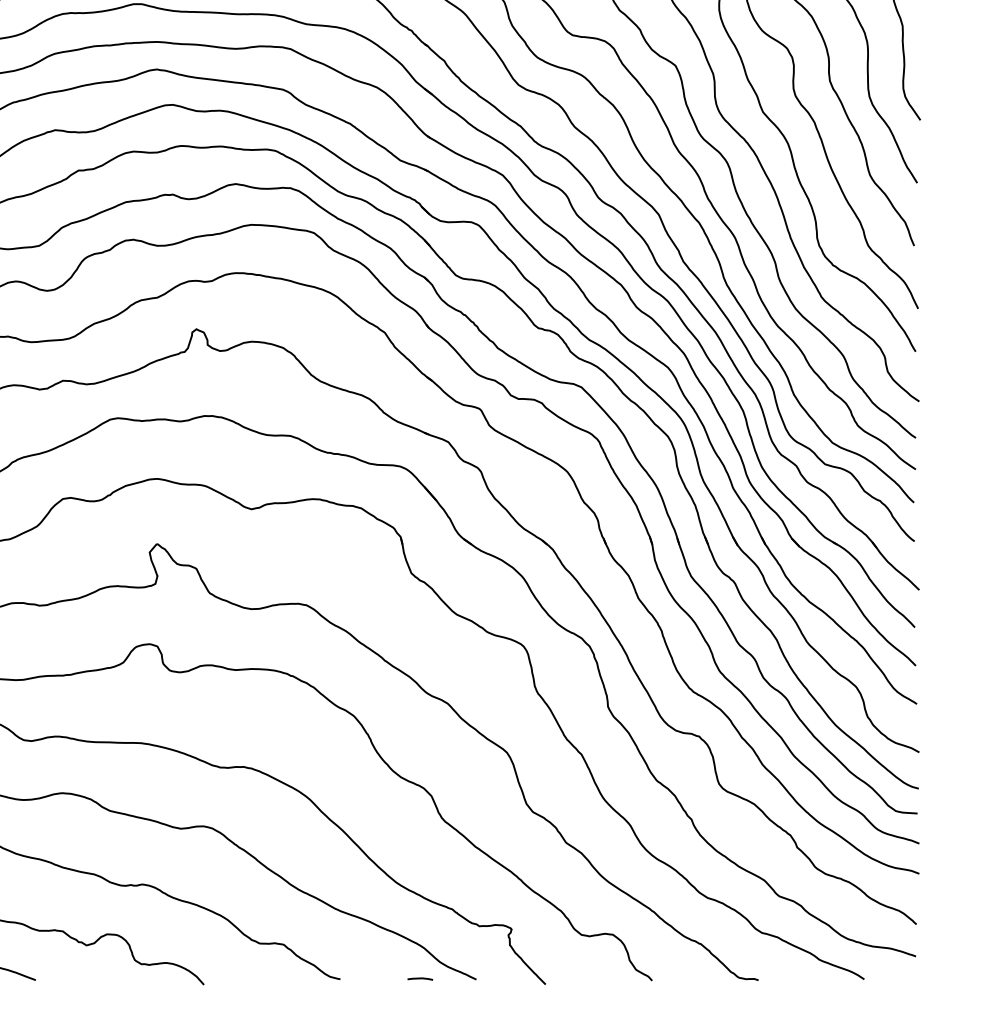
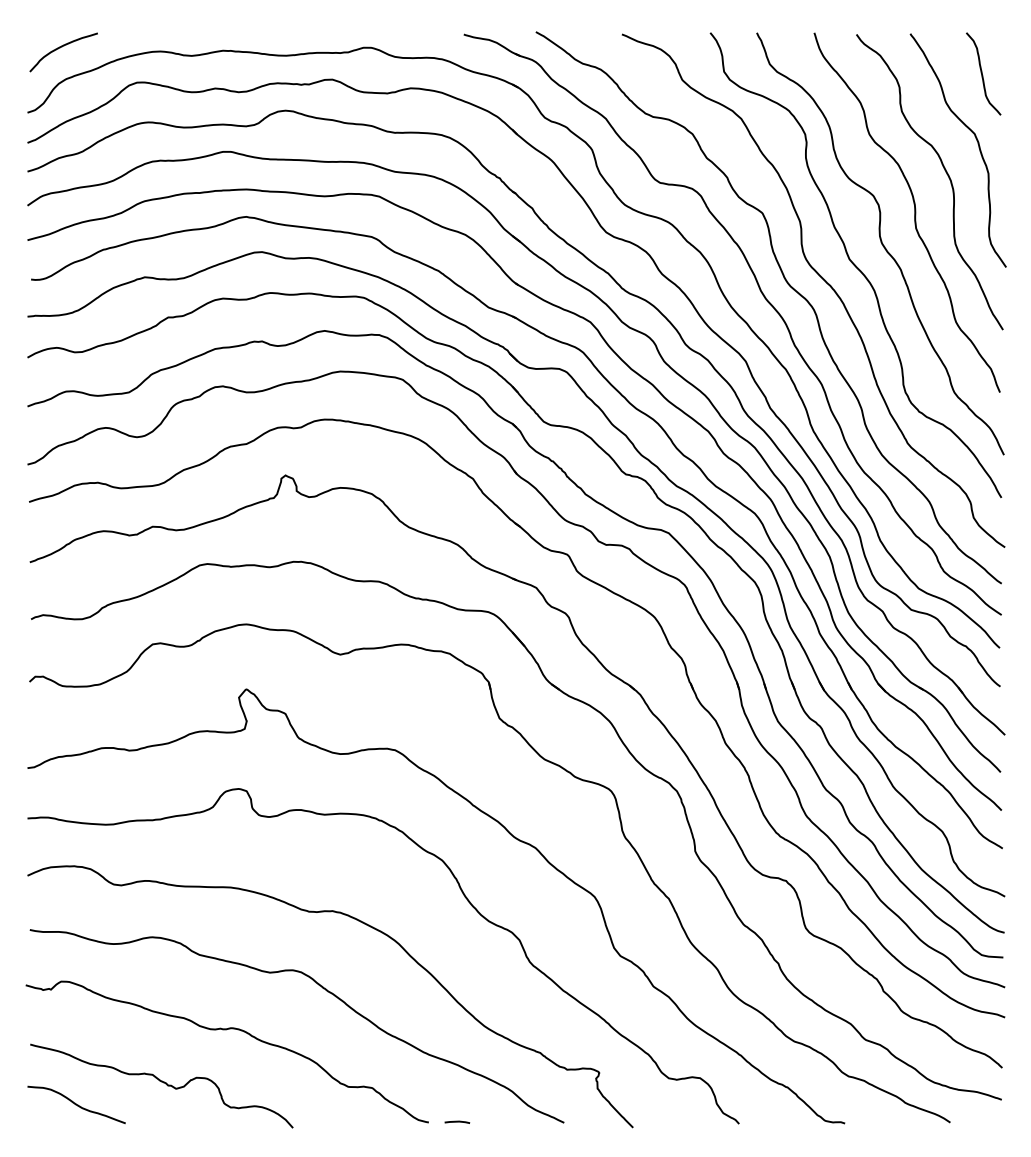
line: (420, 978) -> (457, 1121), moved

